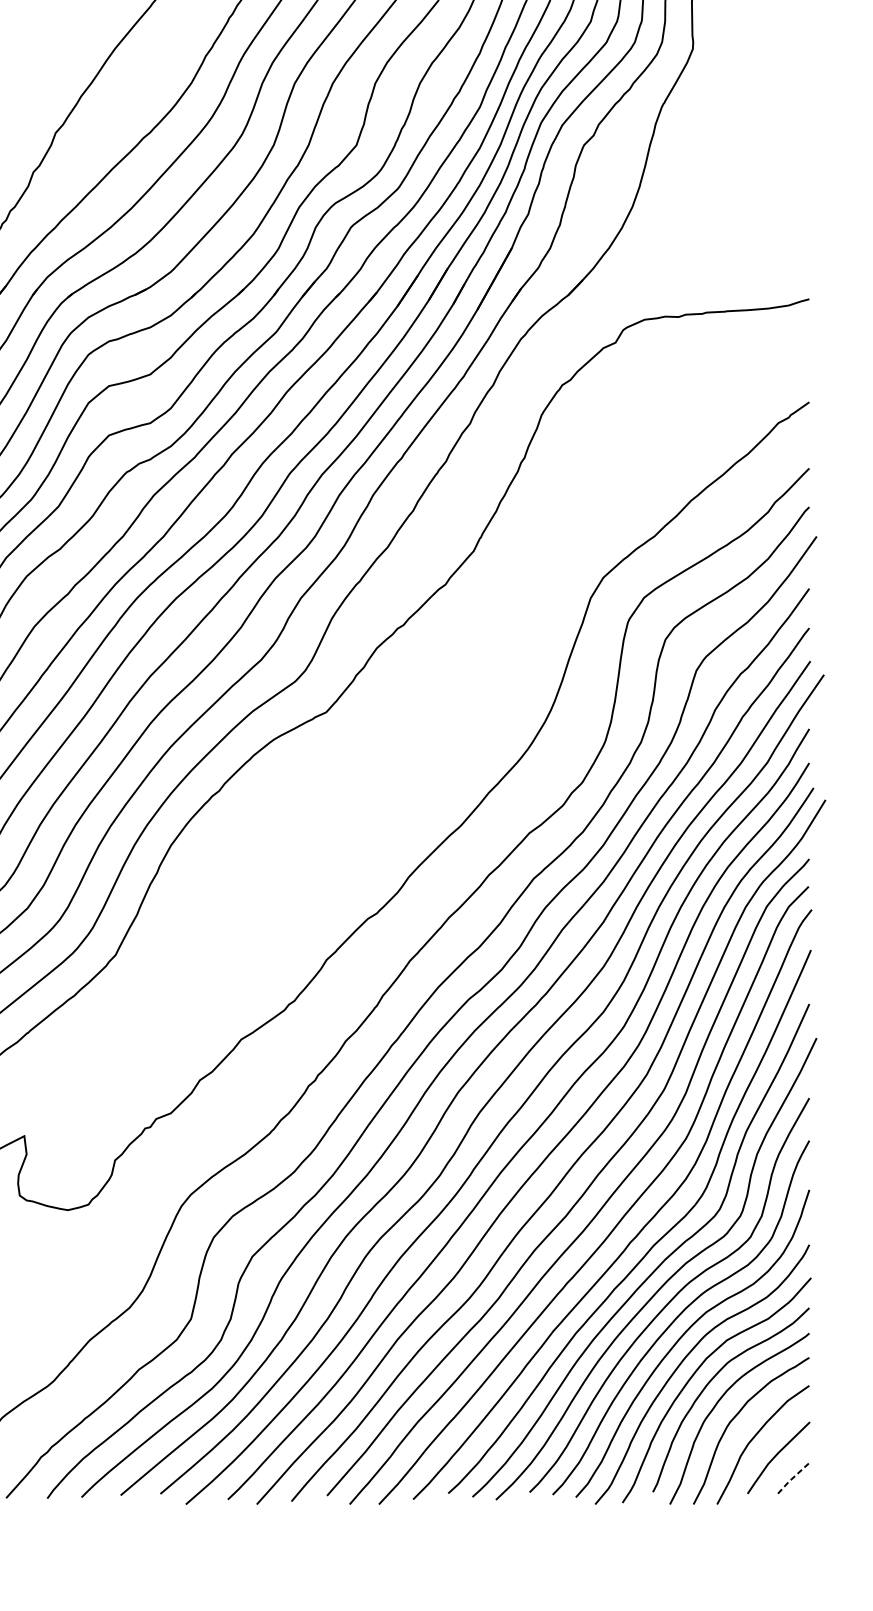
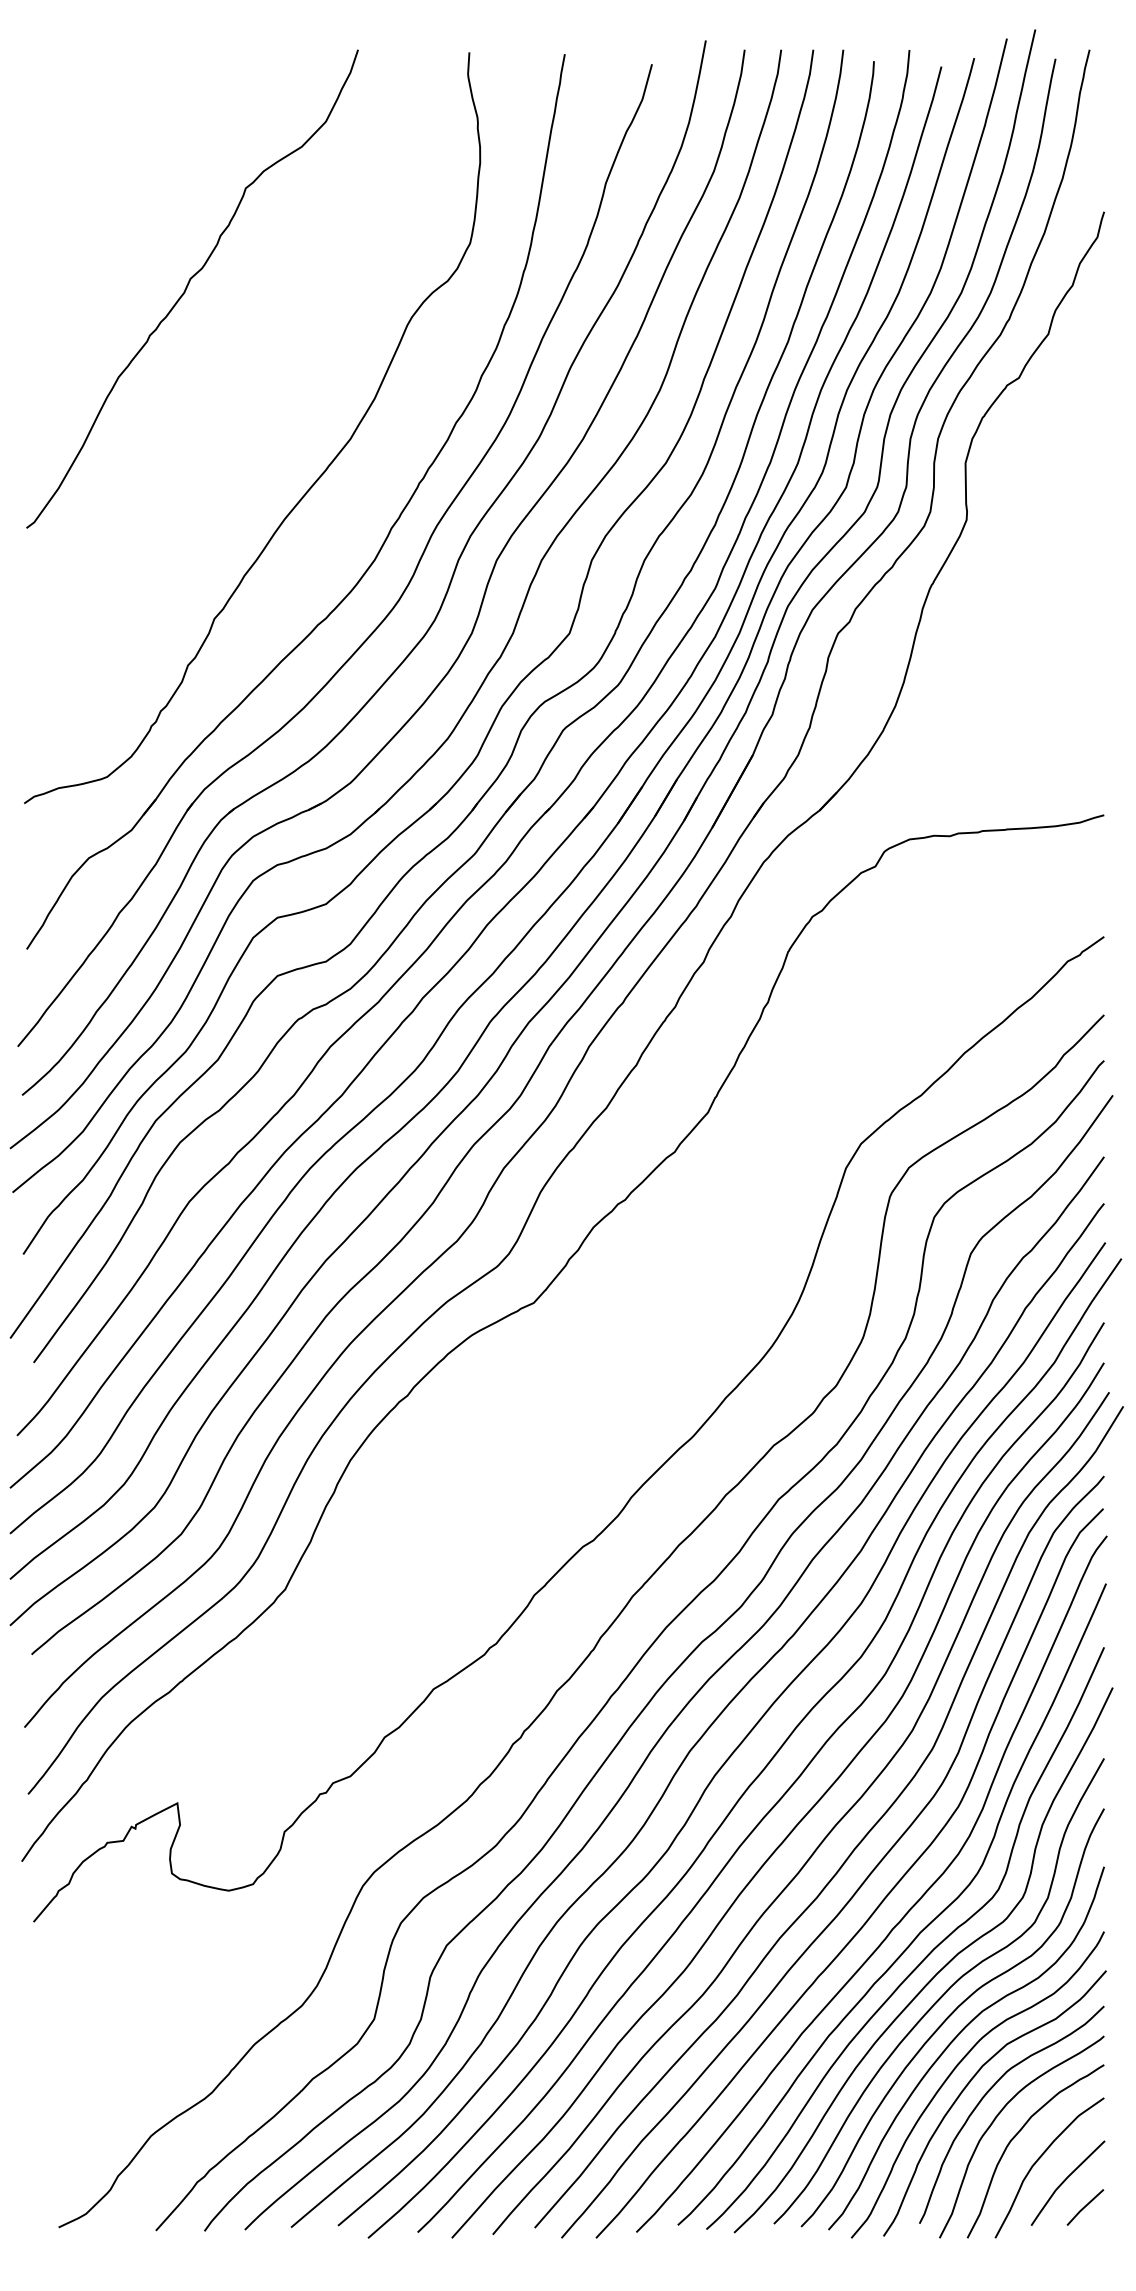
line: (793, 1477) -> (1085, 2206), dashed -> solid

